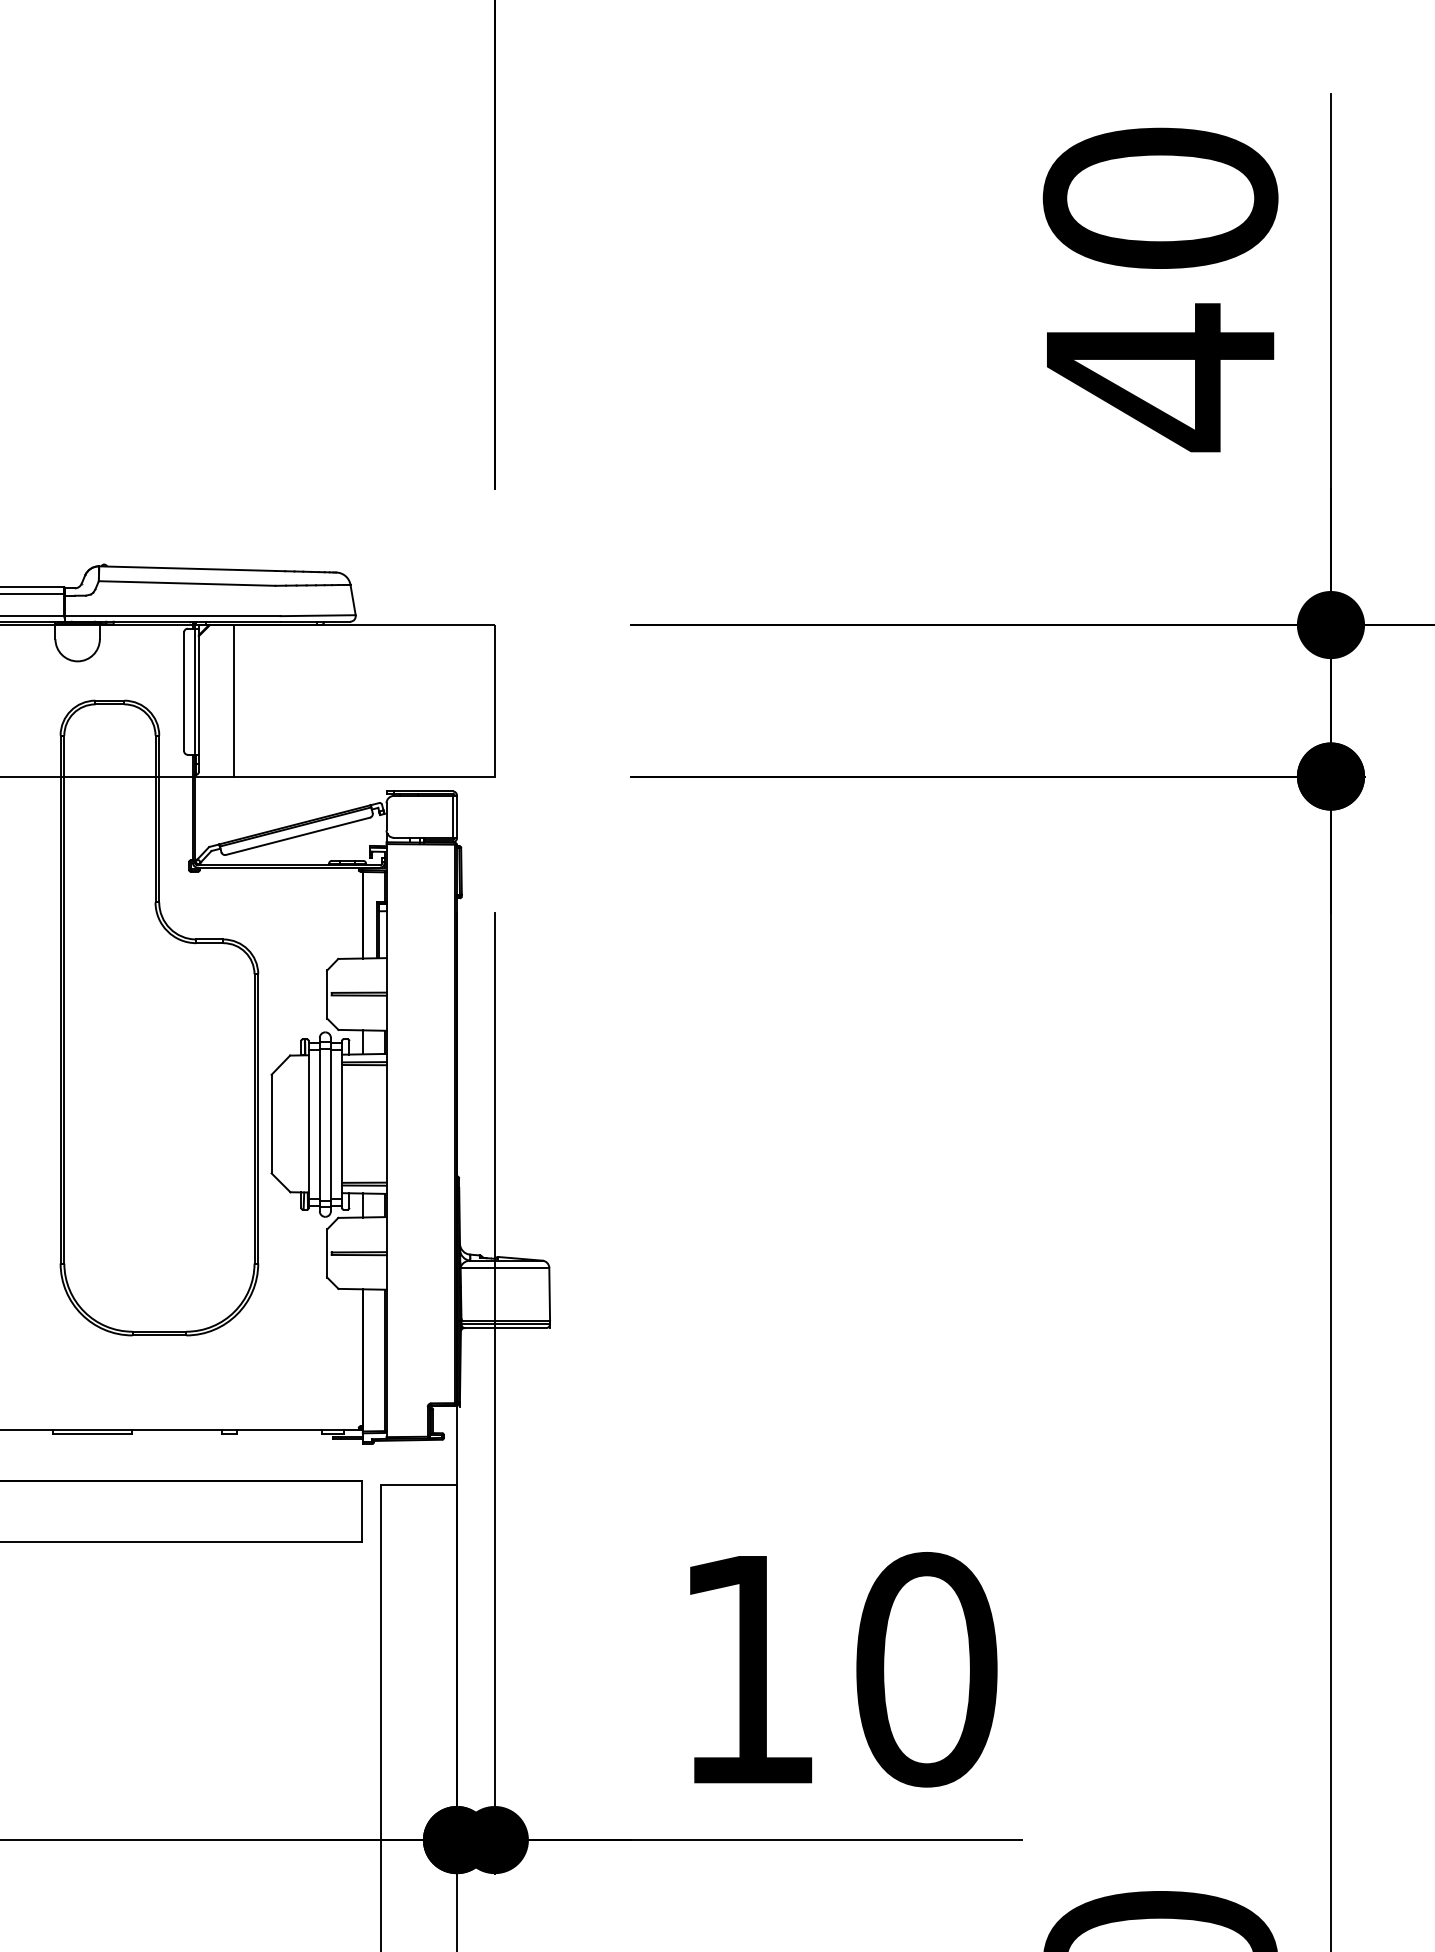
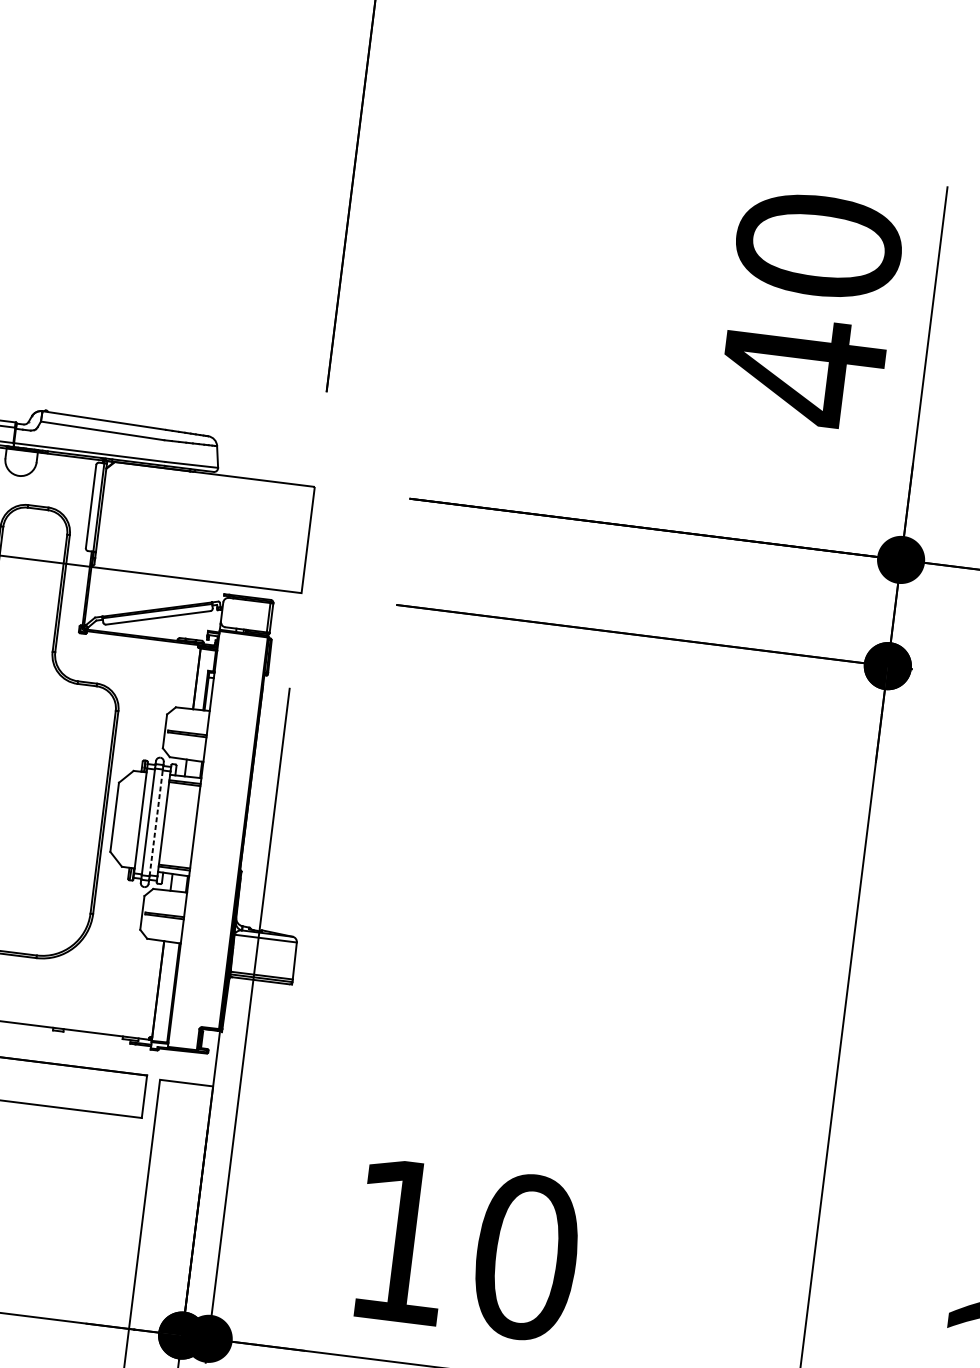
line: (233, 700) -> (124, 516), removed
line: (330, 1124) -> (155, 822), solid -> dashed

